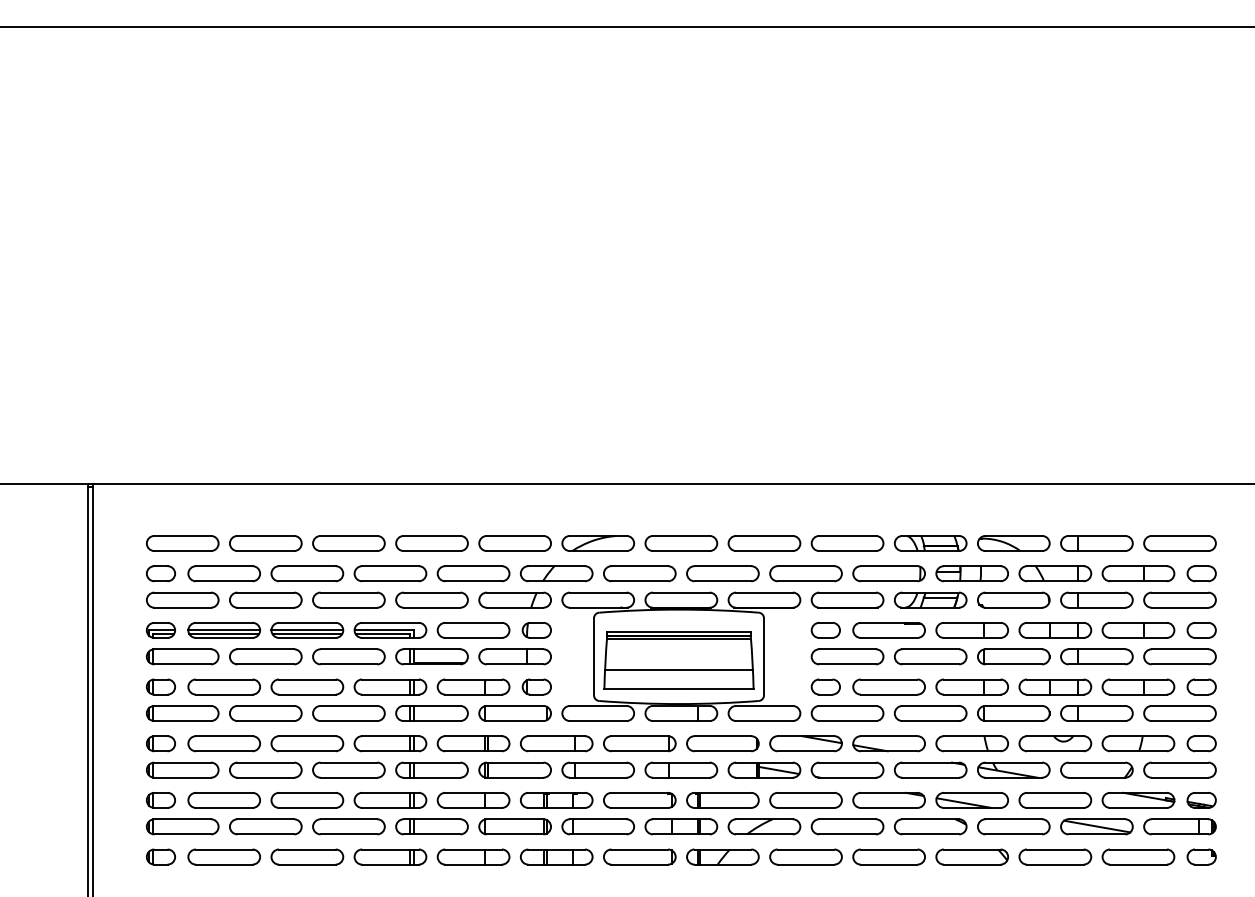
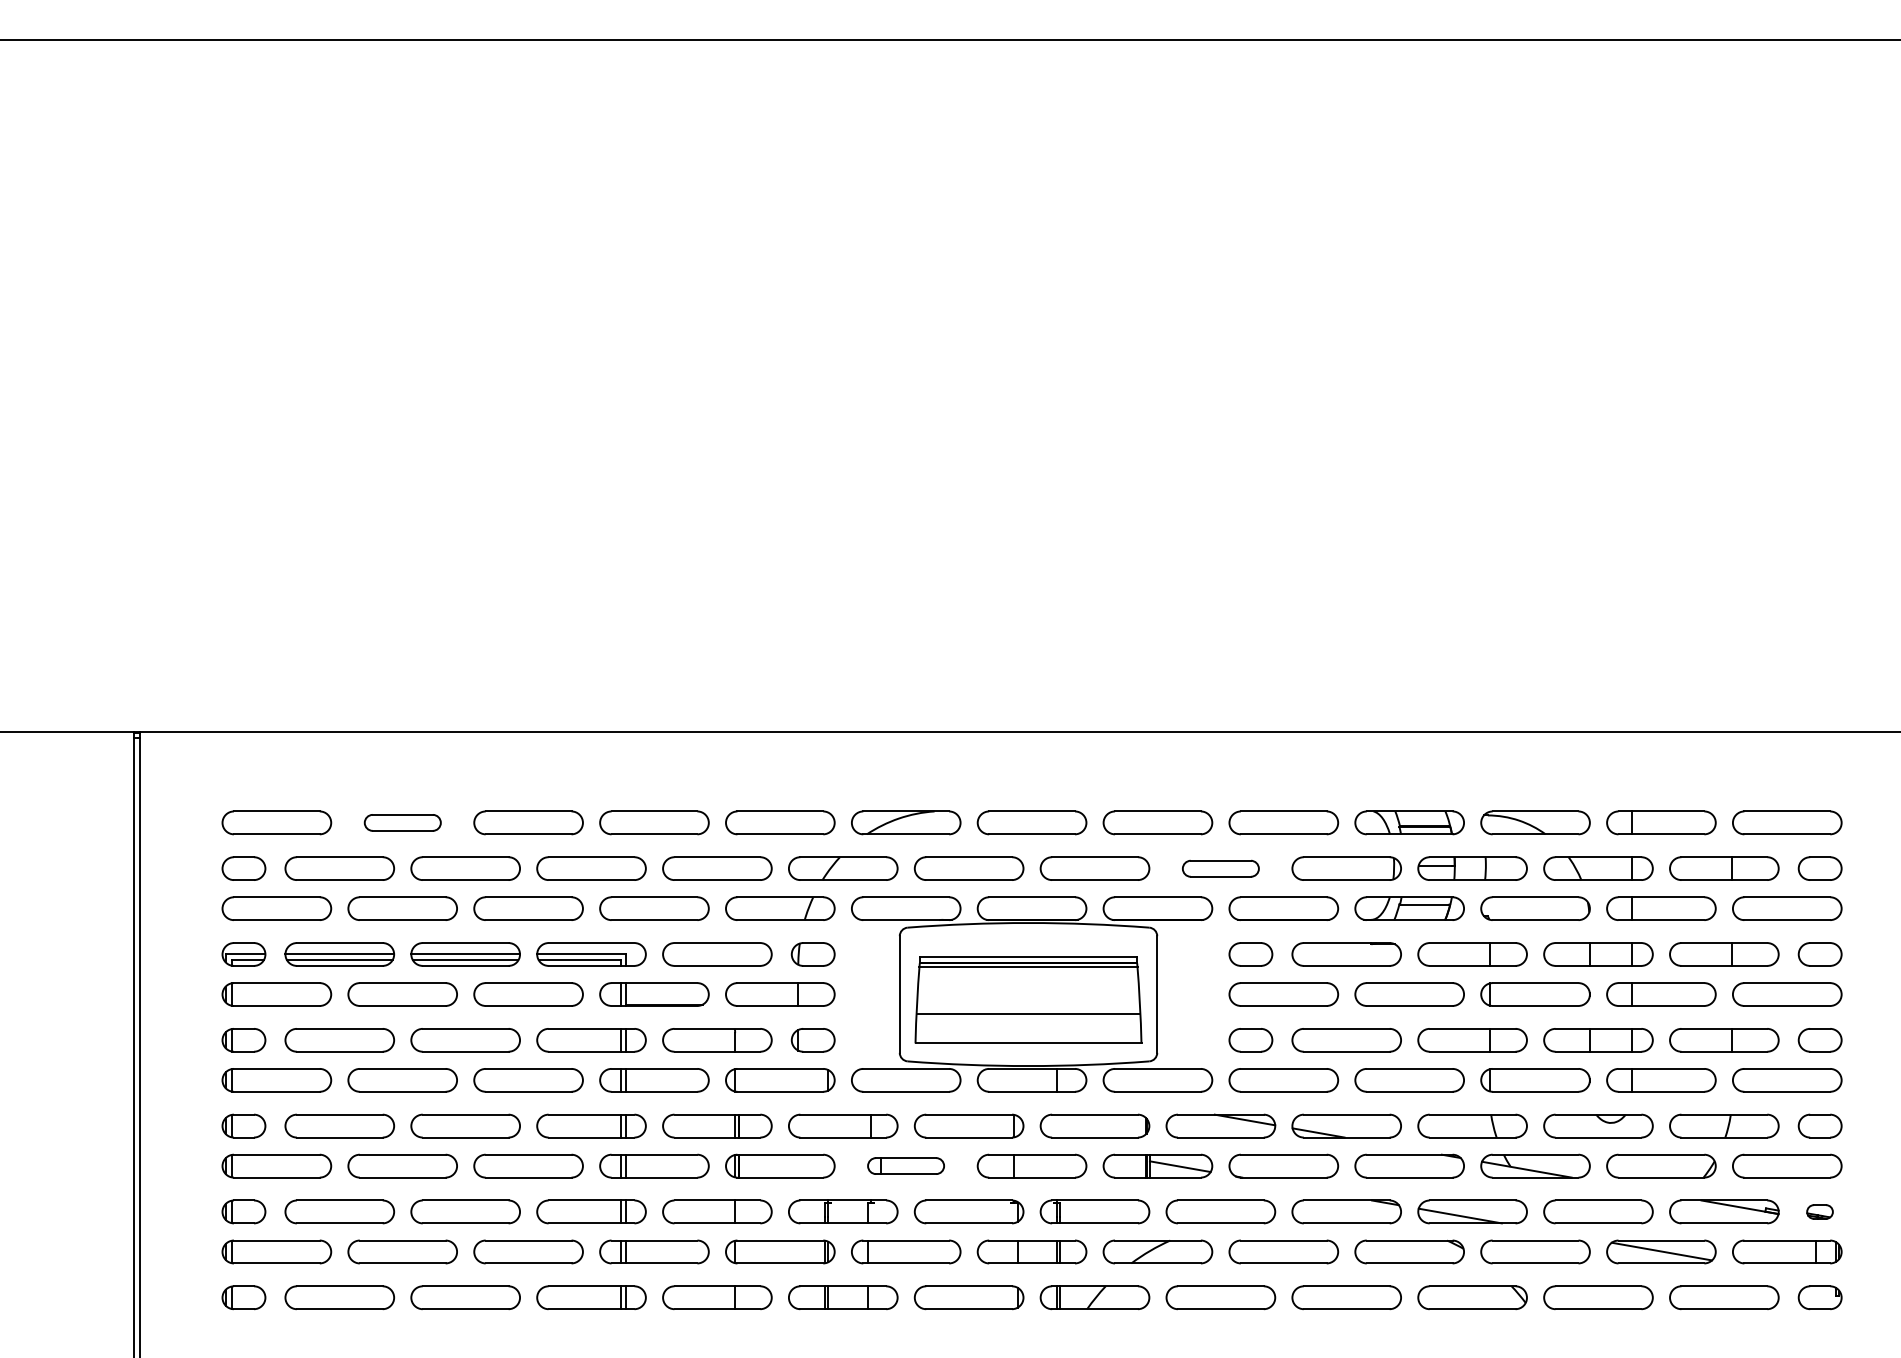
part: (265, 543) -> (402, 822), size x0.7
part: (805, 573) -> (1220, 868), size x0.7
part: (597, 769) -> (905, 1165), size x0.7
part: (1201, 800) -> (1819, 1212), size x0.6

